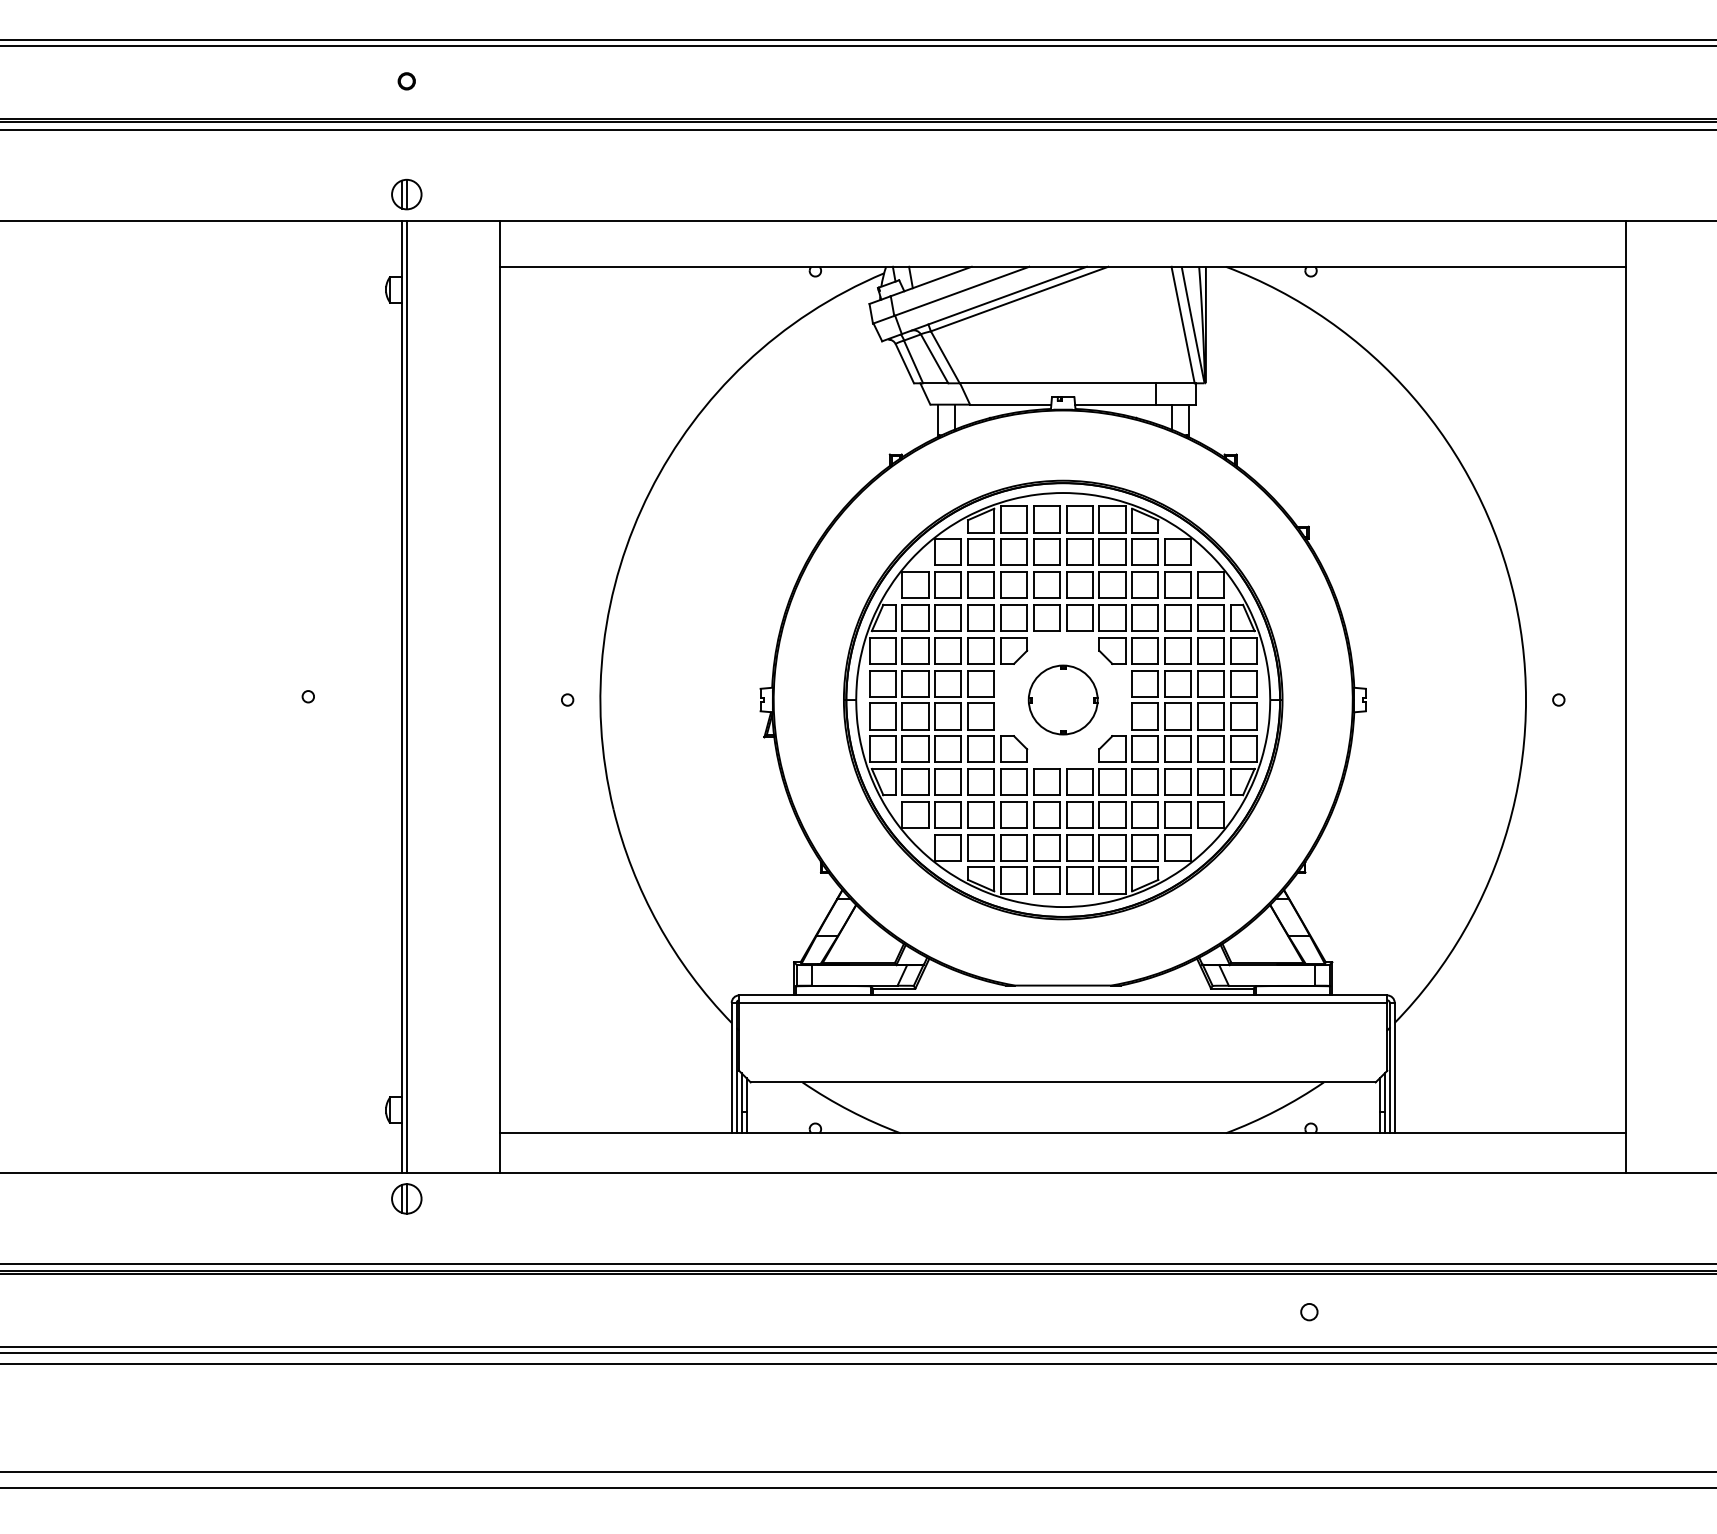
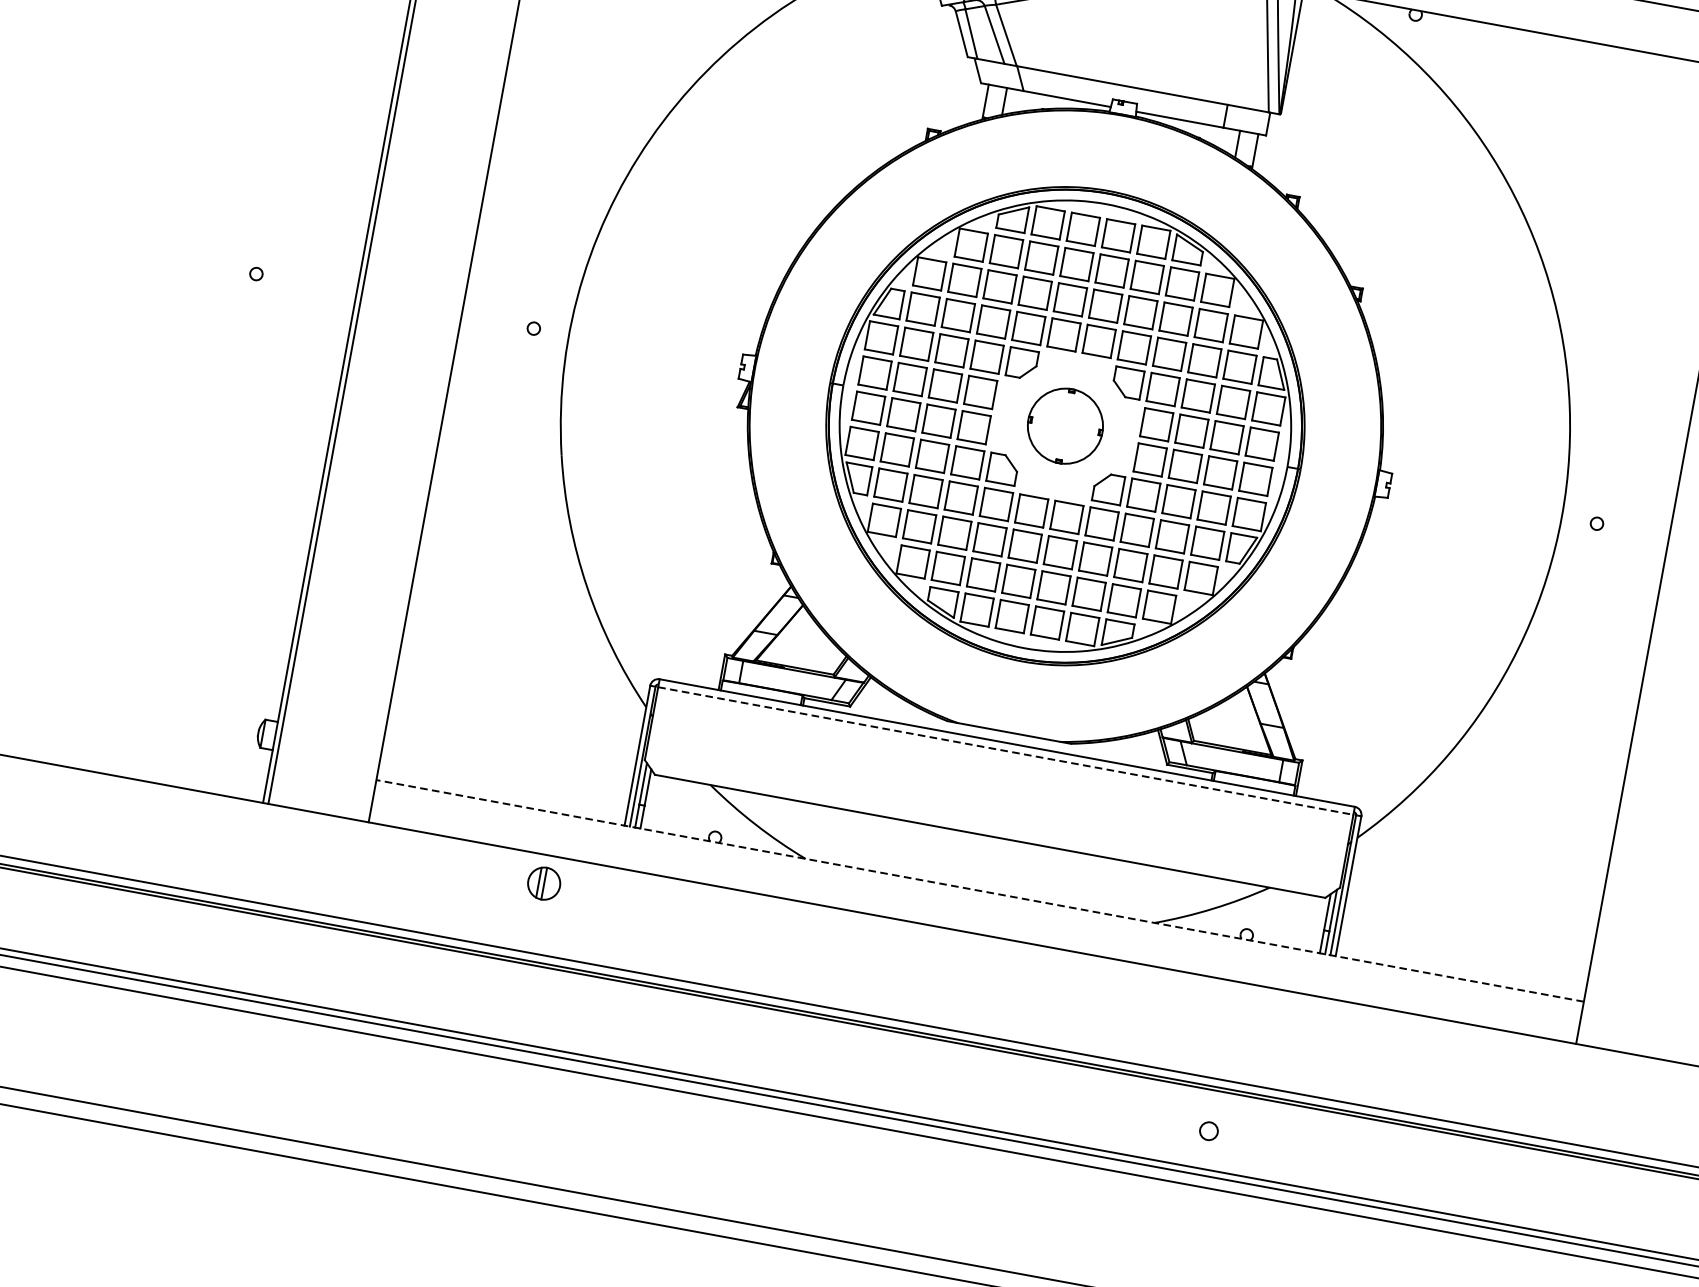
line: (1063, 1002) -> (1006, 750), solid -> dashed
line: (1063, 1133) -> (980, 891), solid -> dashed
part: (406, 1198) -> (543, 883), moved

